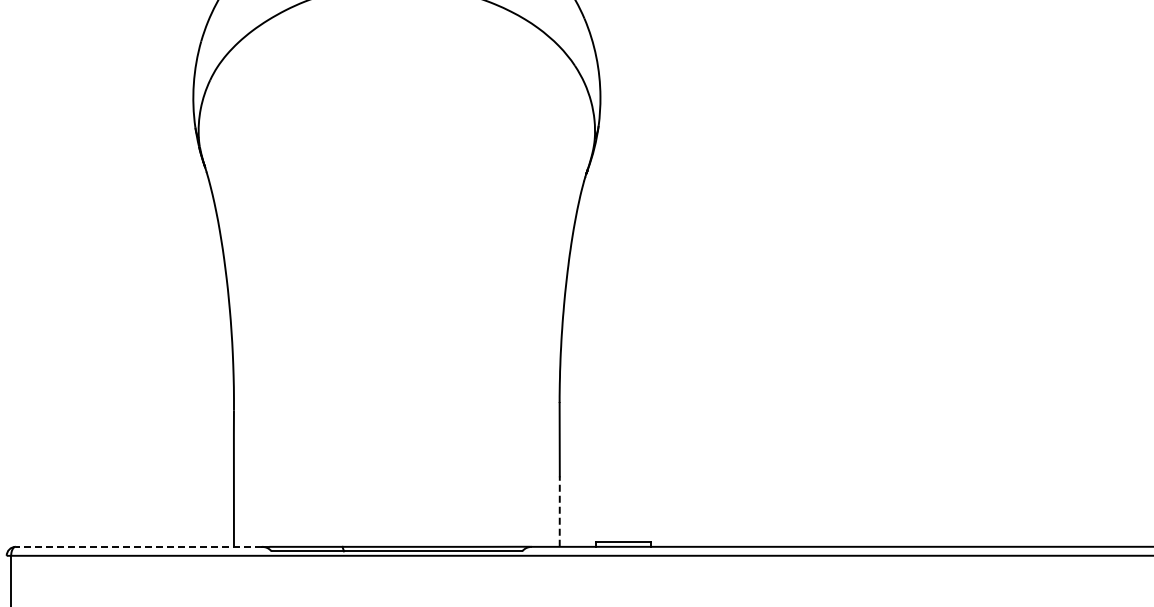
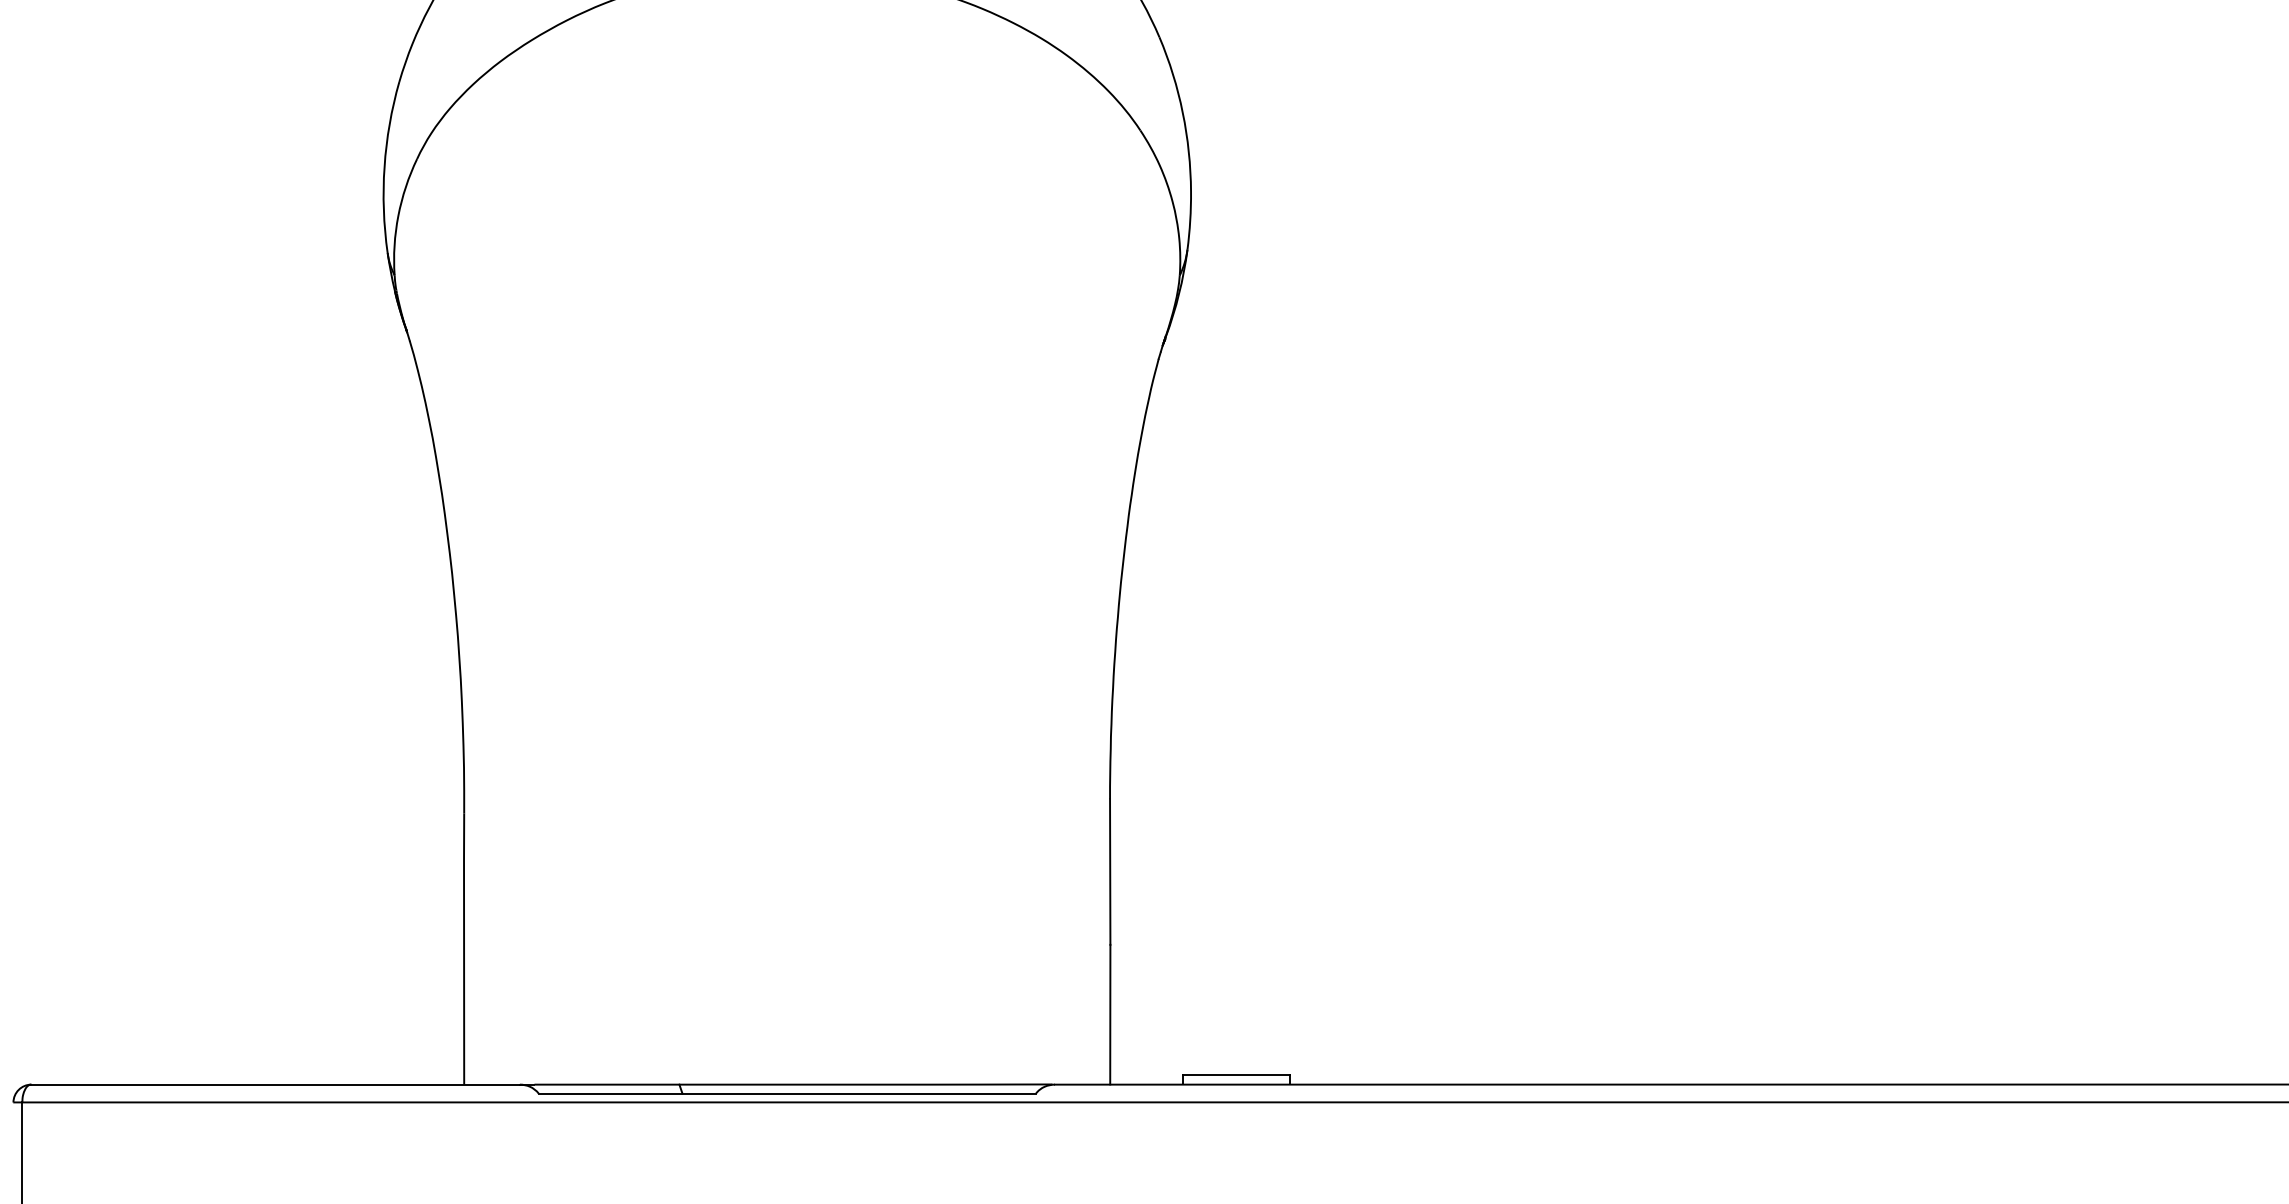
line: (559, 511) -> (1109, 1014), dashed -> solid
line: (138, 546) -> (274, 1083), dashed -> solid

